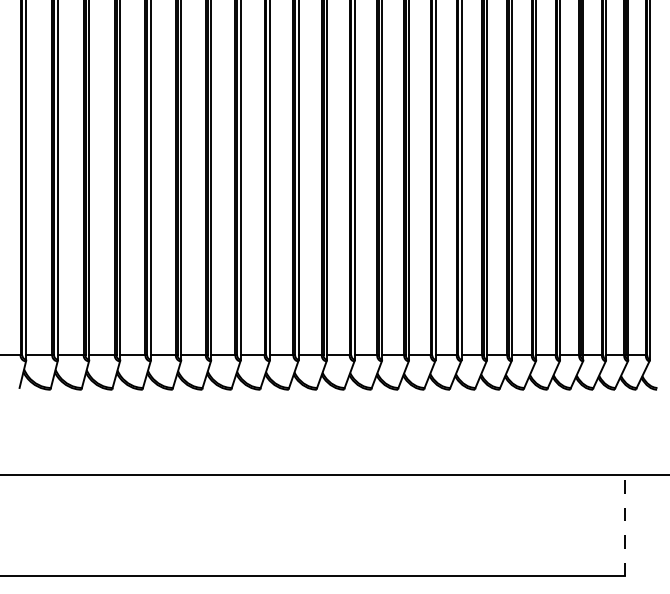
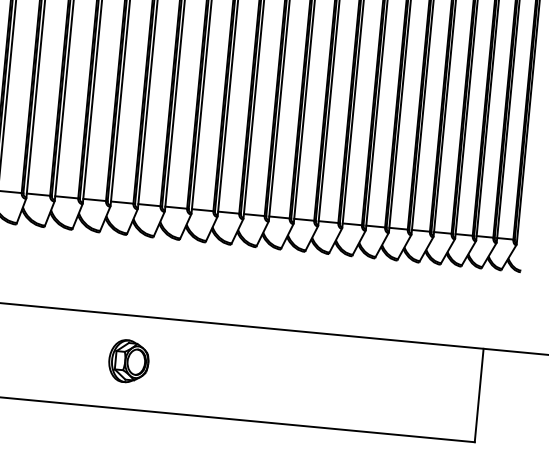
part: (246, 524) -> (128, 361), added
line: (625, 525) -> (479, 395), dashed -> solid

